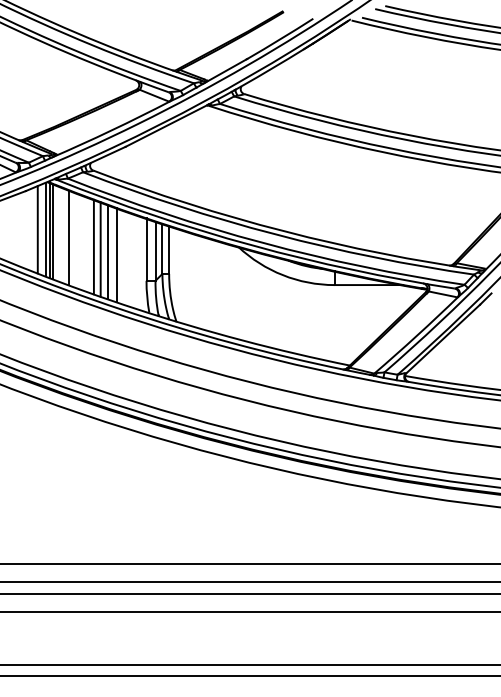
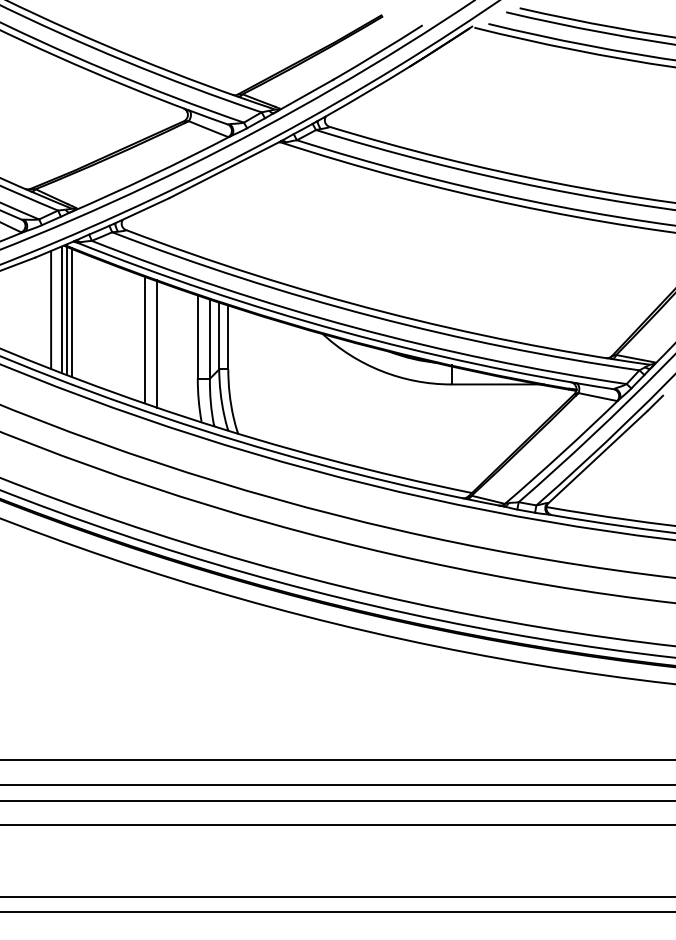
line: (69, 237) -> (93, 320), removed
line: (93, 246) -> (126, 332), removed
line: (100, 248) -> (135, 335), removed

